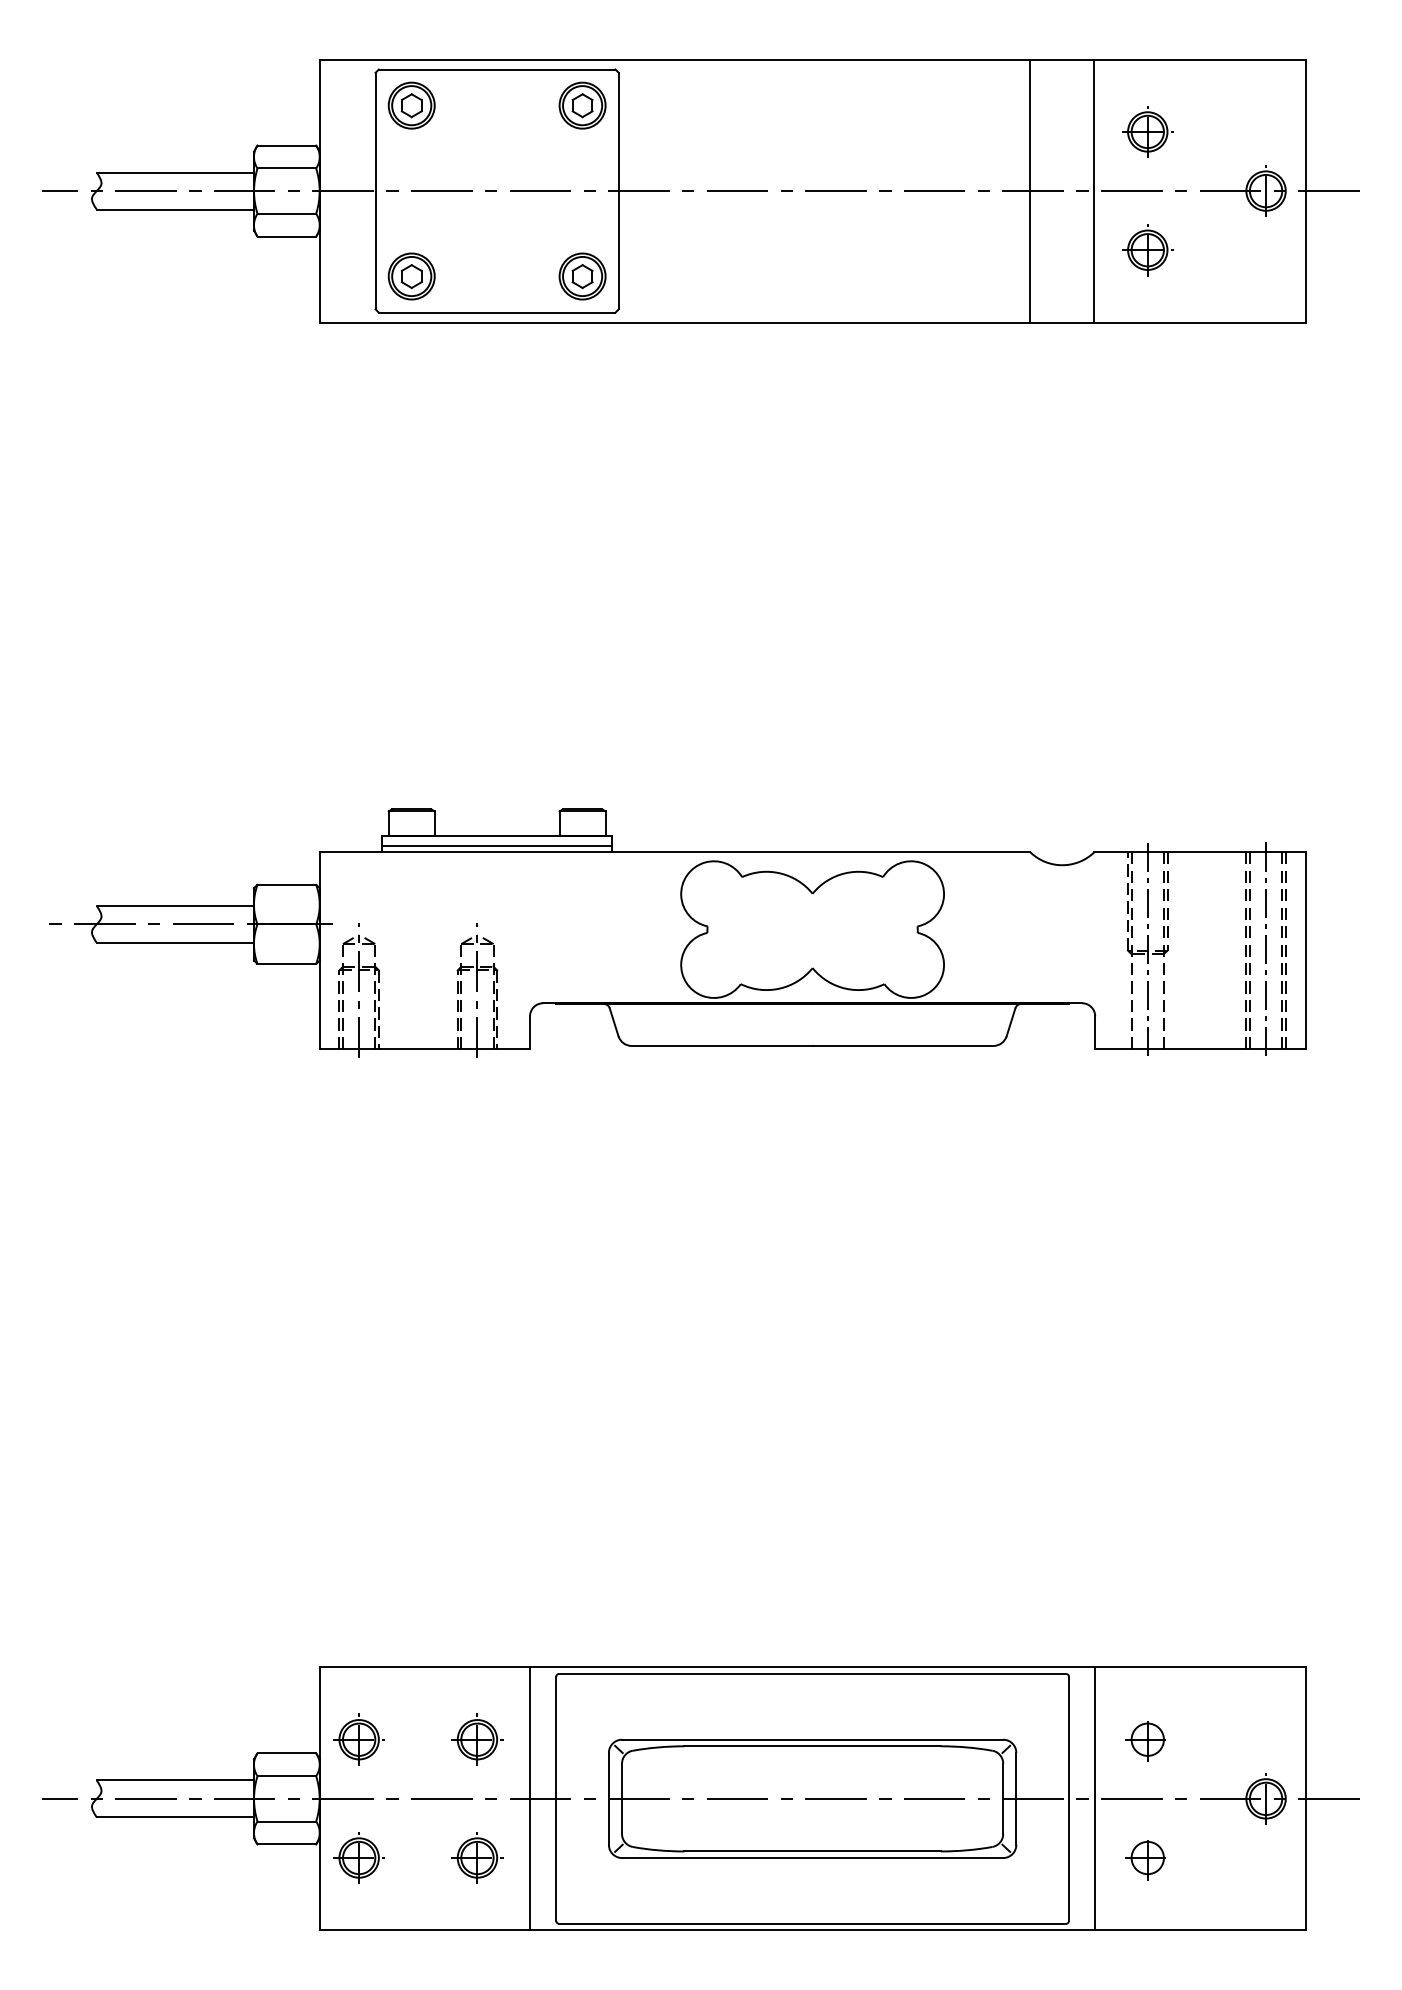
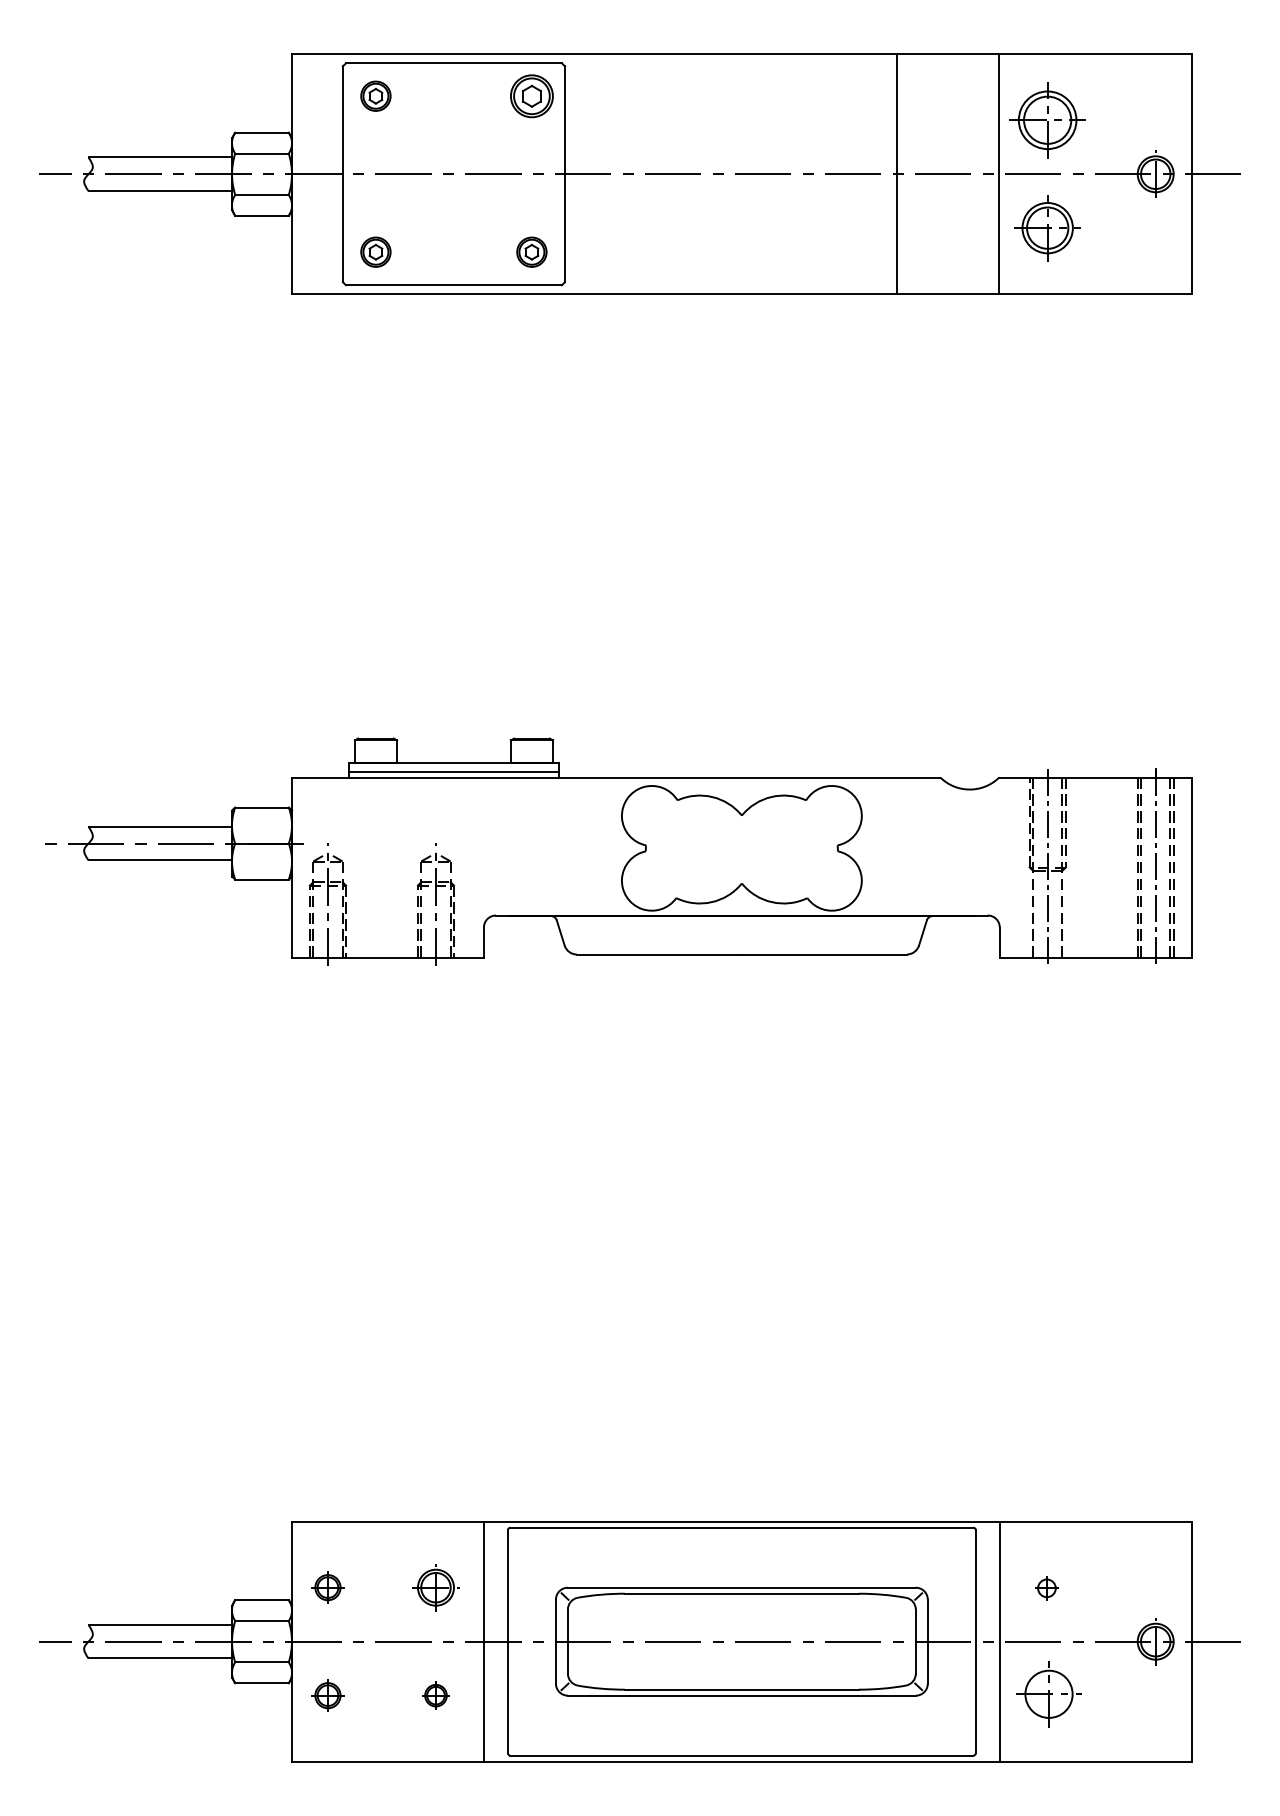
part: (411, 105) -> (375, 96), size x0.7
part: (1147, 131) -> (1047, 119), size x1.6
line: (1030, 190) -> (896, 173), moved
part: (1147, 250) -> (1047, 228), size x1.4
part: (411, 276) -> (375, 252), size x0.7
part: (582, 276) -> (531, 252), size x0.7
part: (358, 1739) -> (327, 1587), size x0.7
part: (1145, 1741) -> (1045, 1589), size x0.6
part: (358, 1857) -> (327, 1695), size x0.7
part: (477, 1857) -> (436, 1695), size x0.6
part: (1145, 1860) -> (1045, 1697), size x1.6

